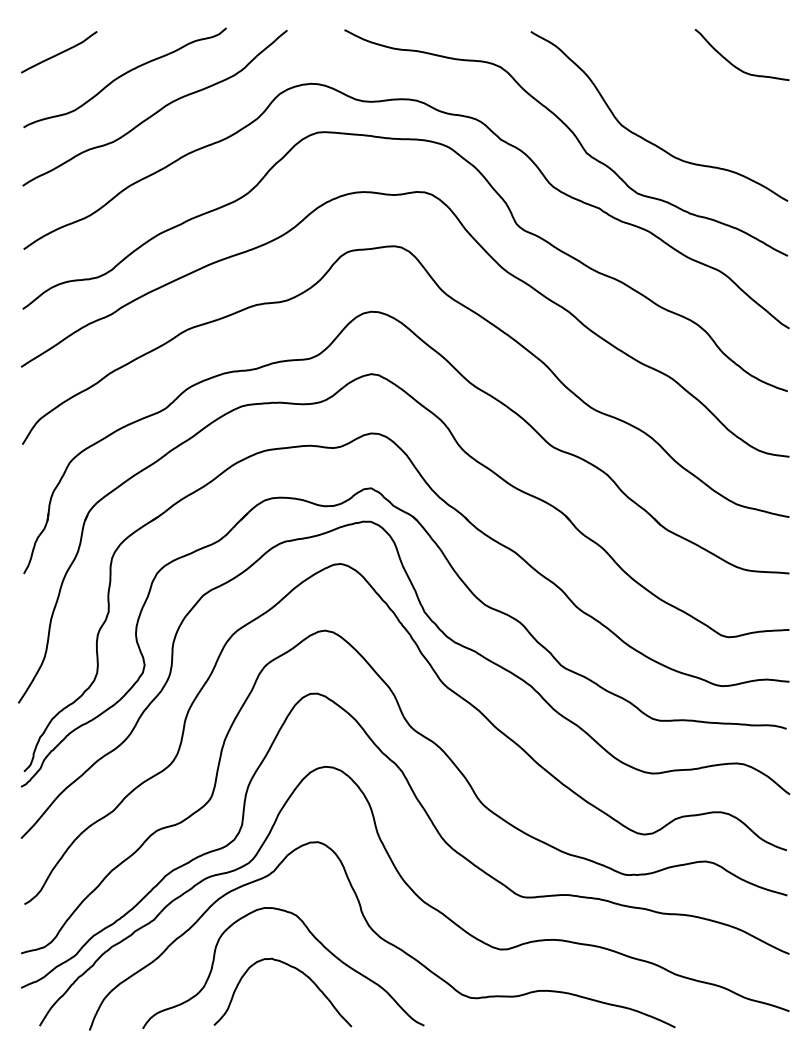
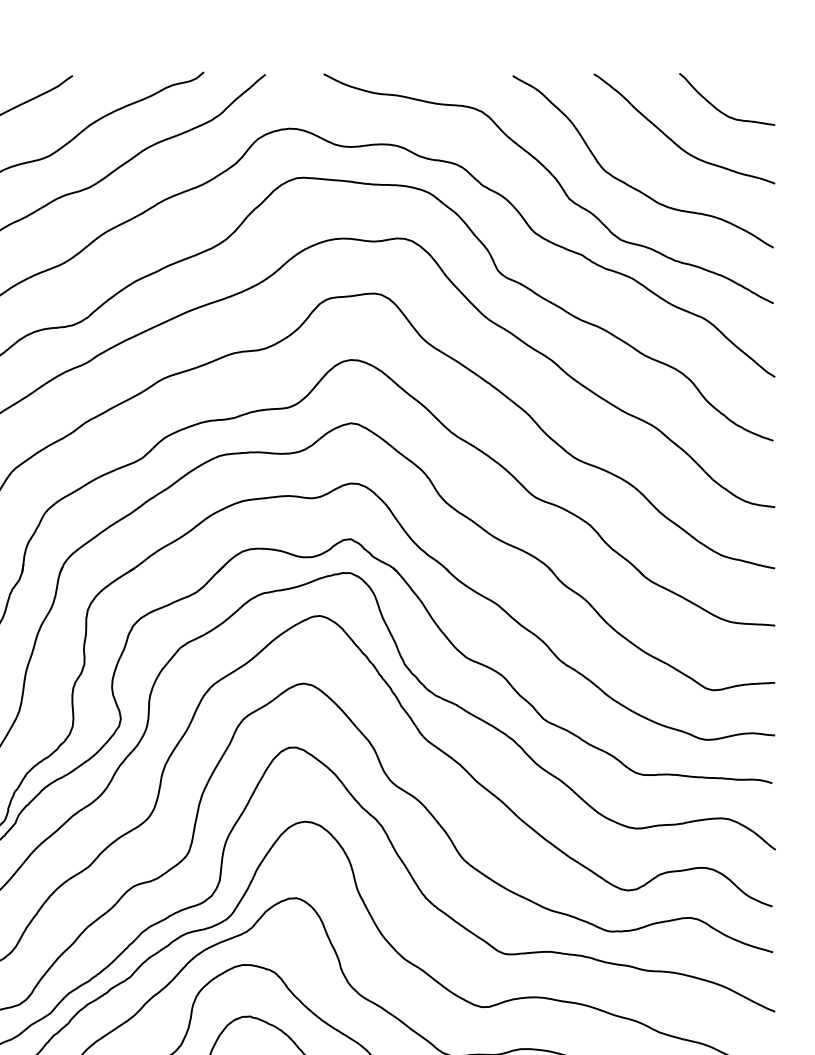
curve: (688, 94) -> (672, 139), added

